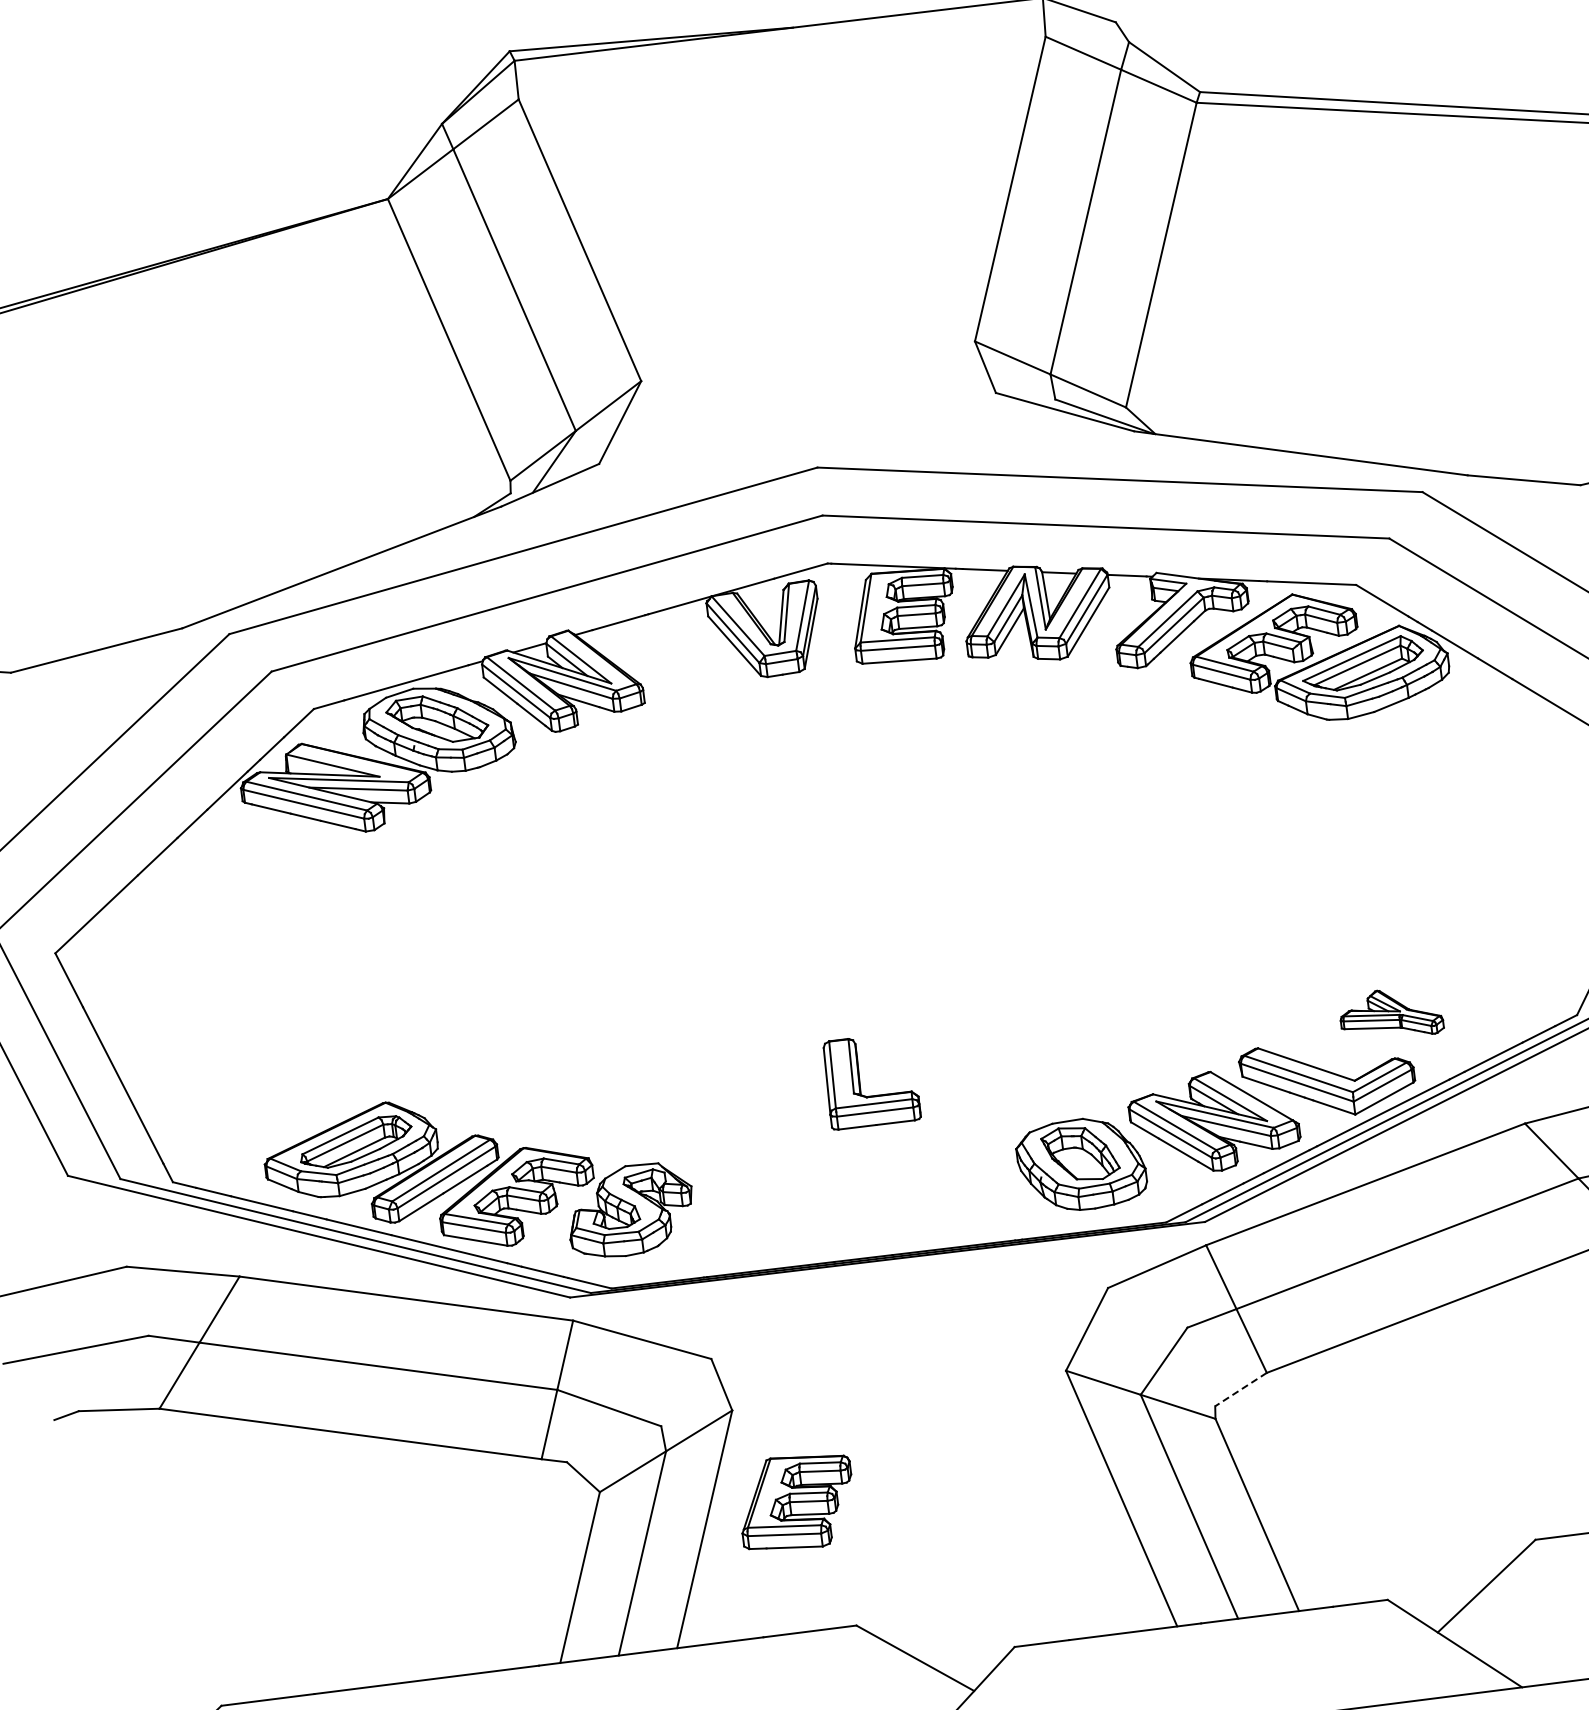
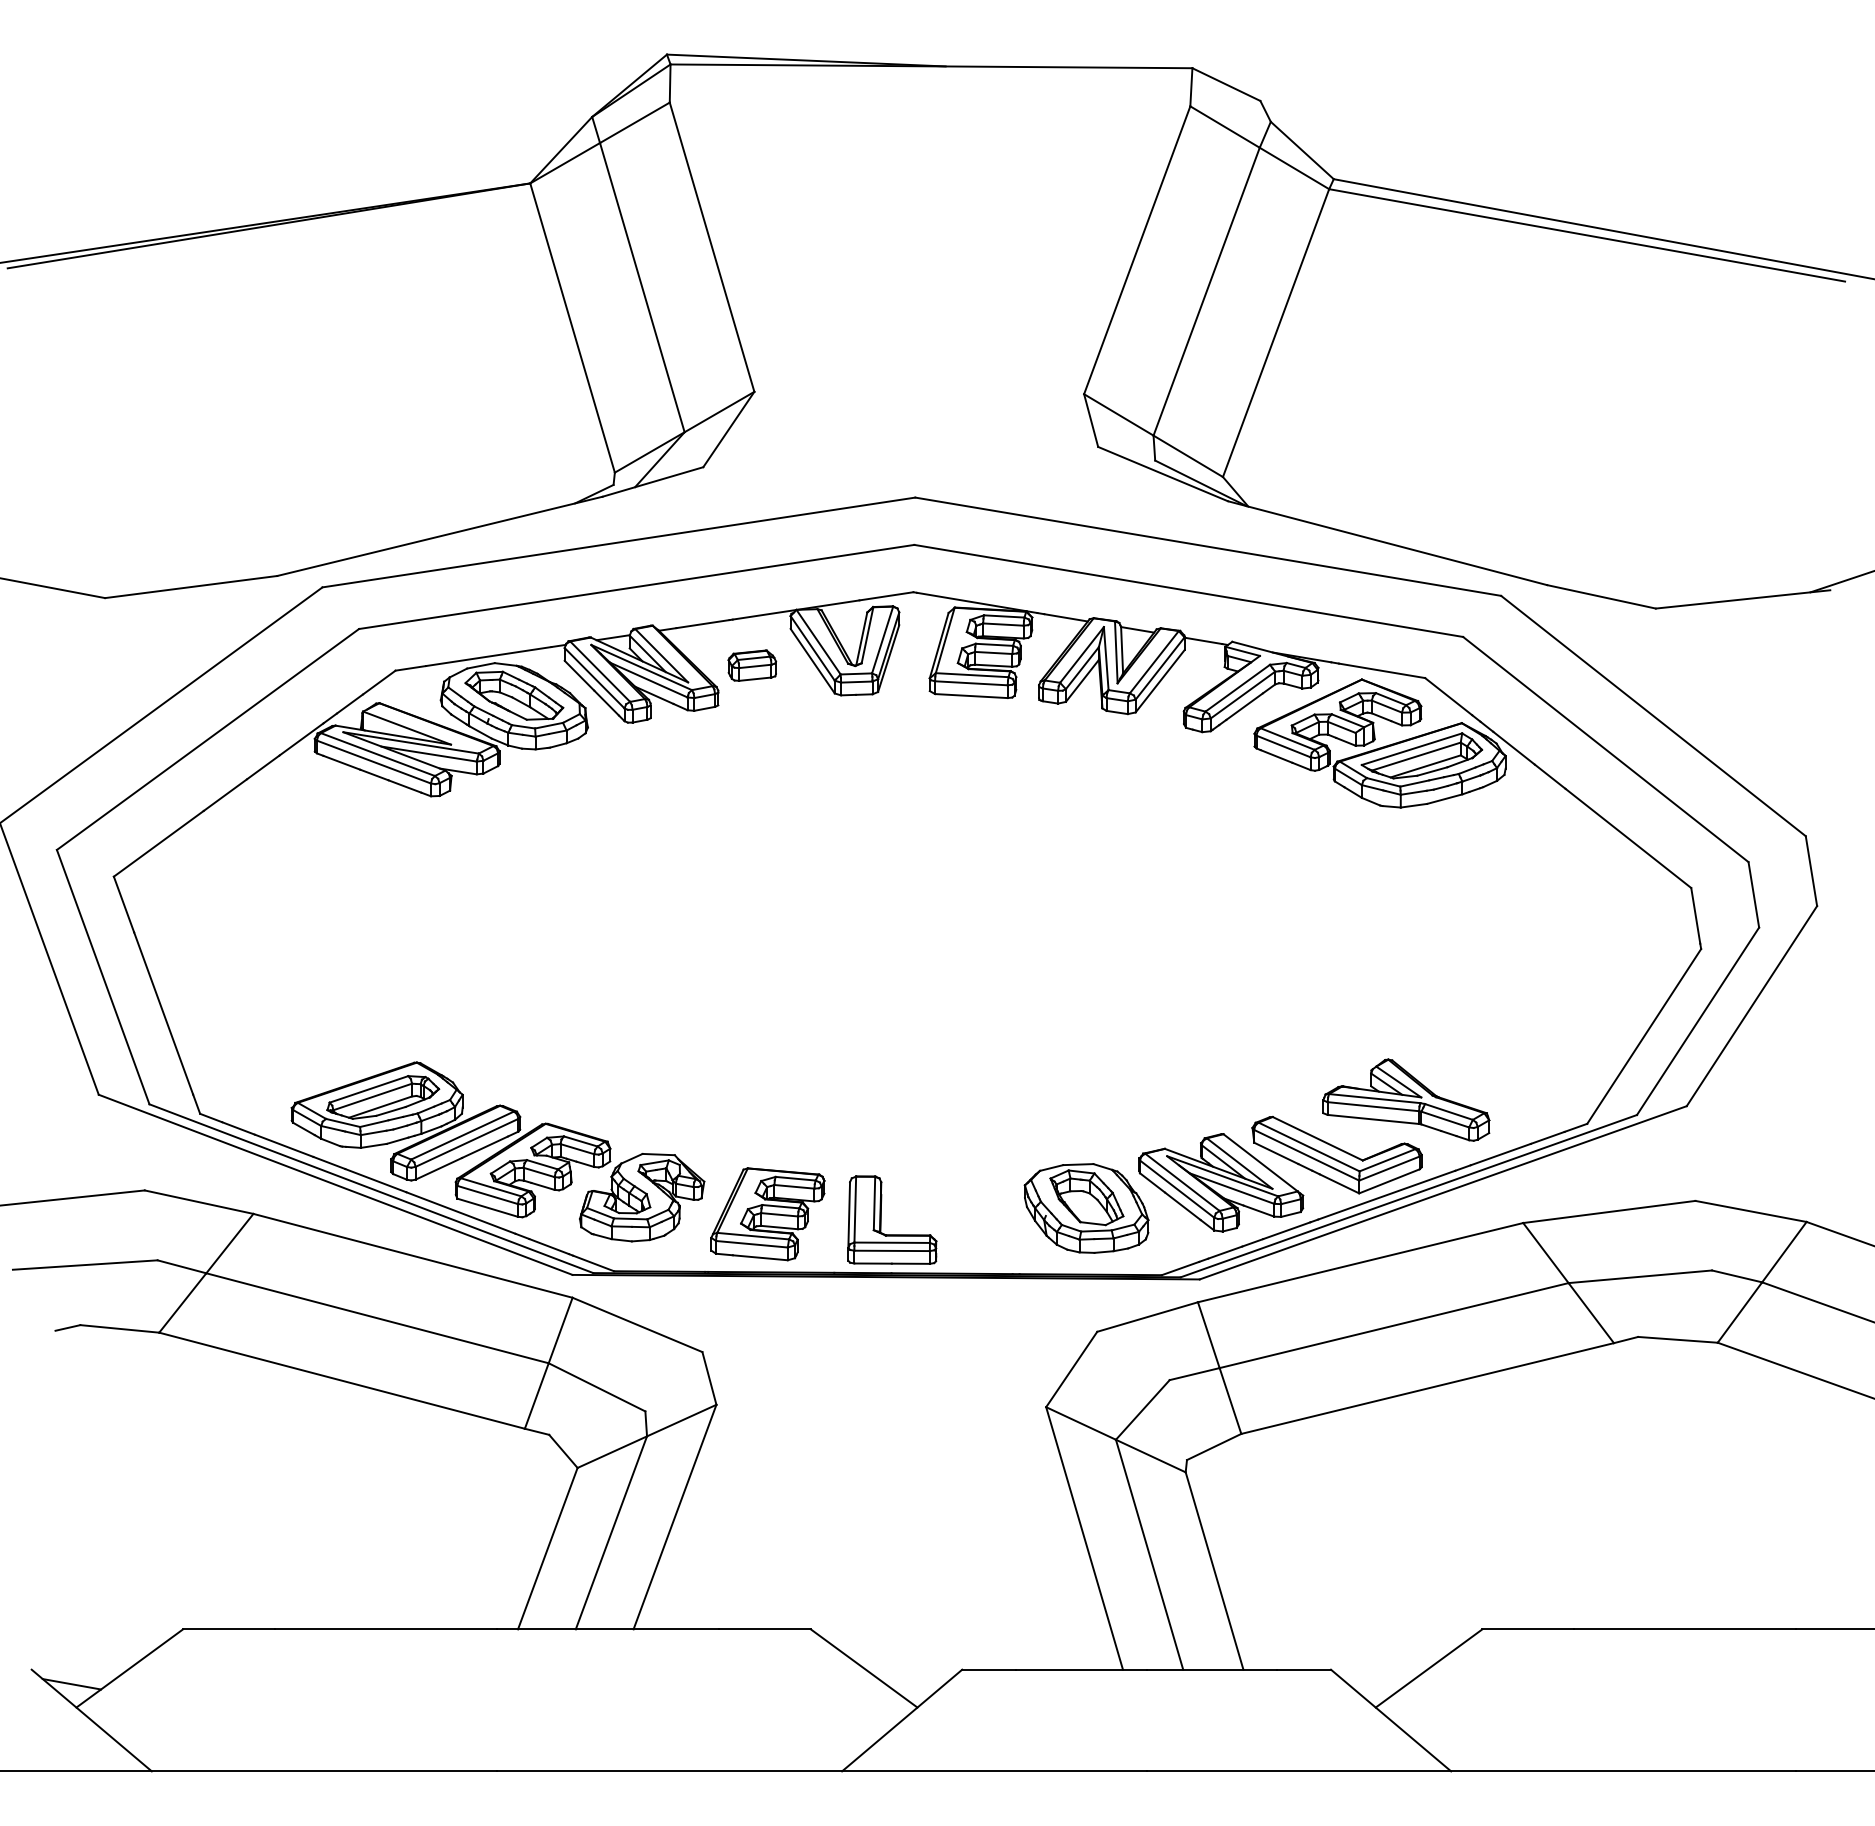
part: (674, 658) -> (752, 665), added
part: (1391, 1013) -> (1406, 1099), size x1.67
part: (860, 1081) -> (881, 1219), moved
line: (1240, 1390) -> (1213, 1447), dashed -> solid
part: (796, 1502) -> (767, 1214), moved

